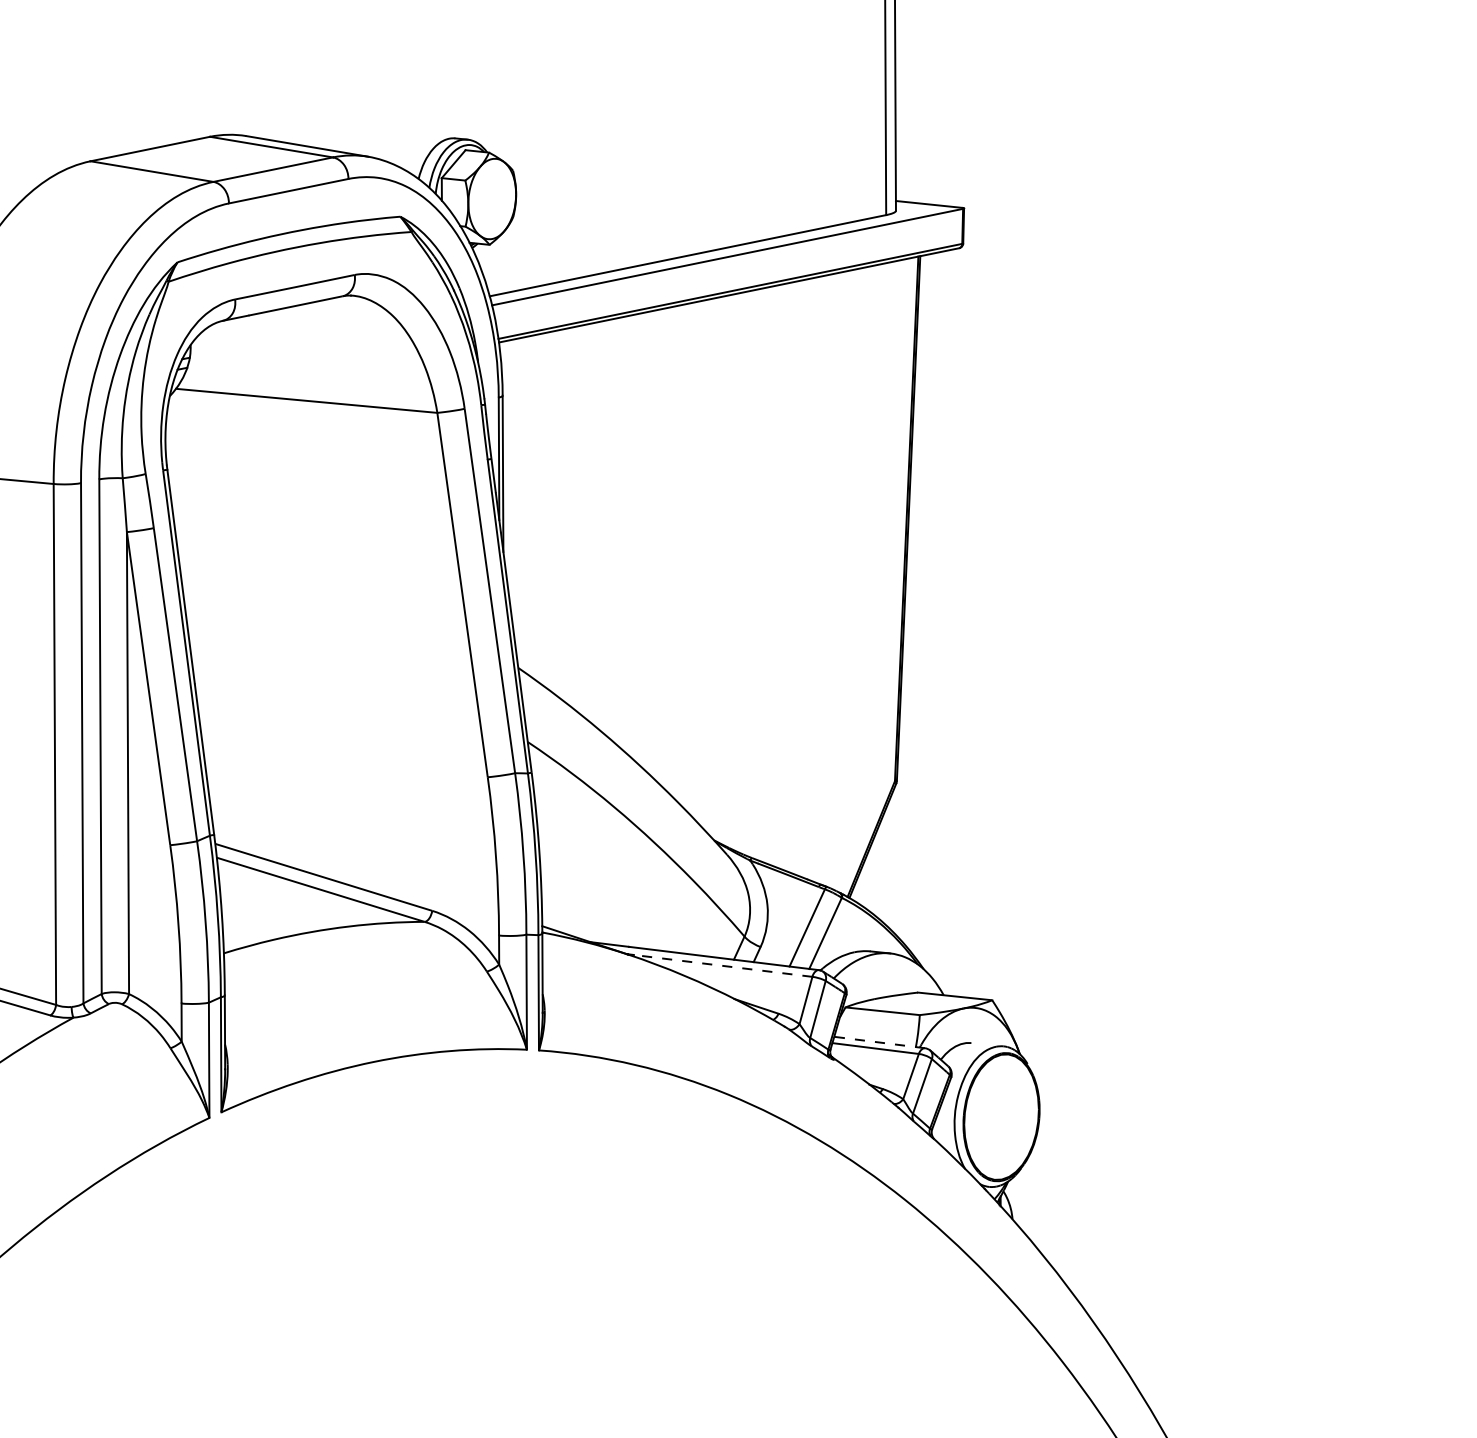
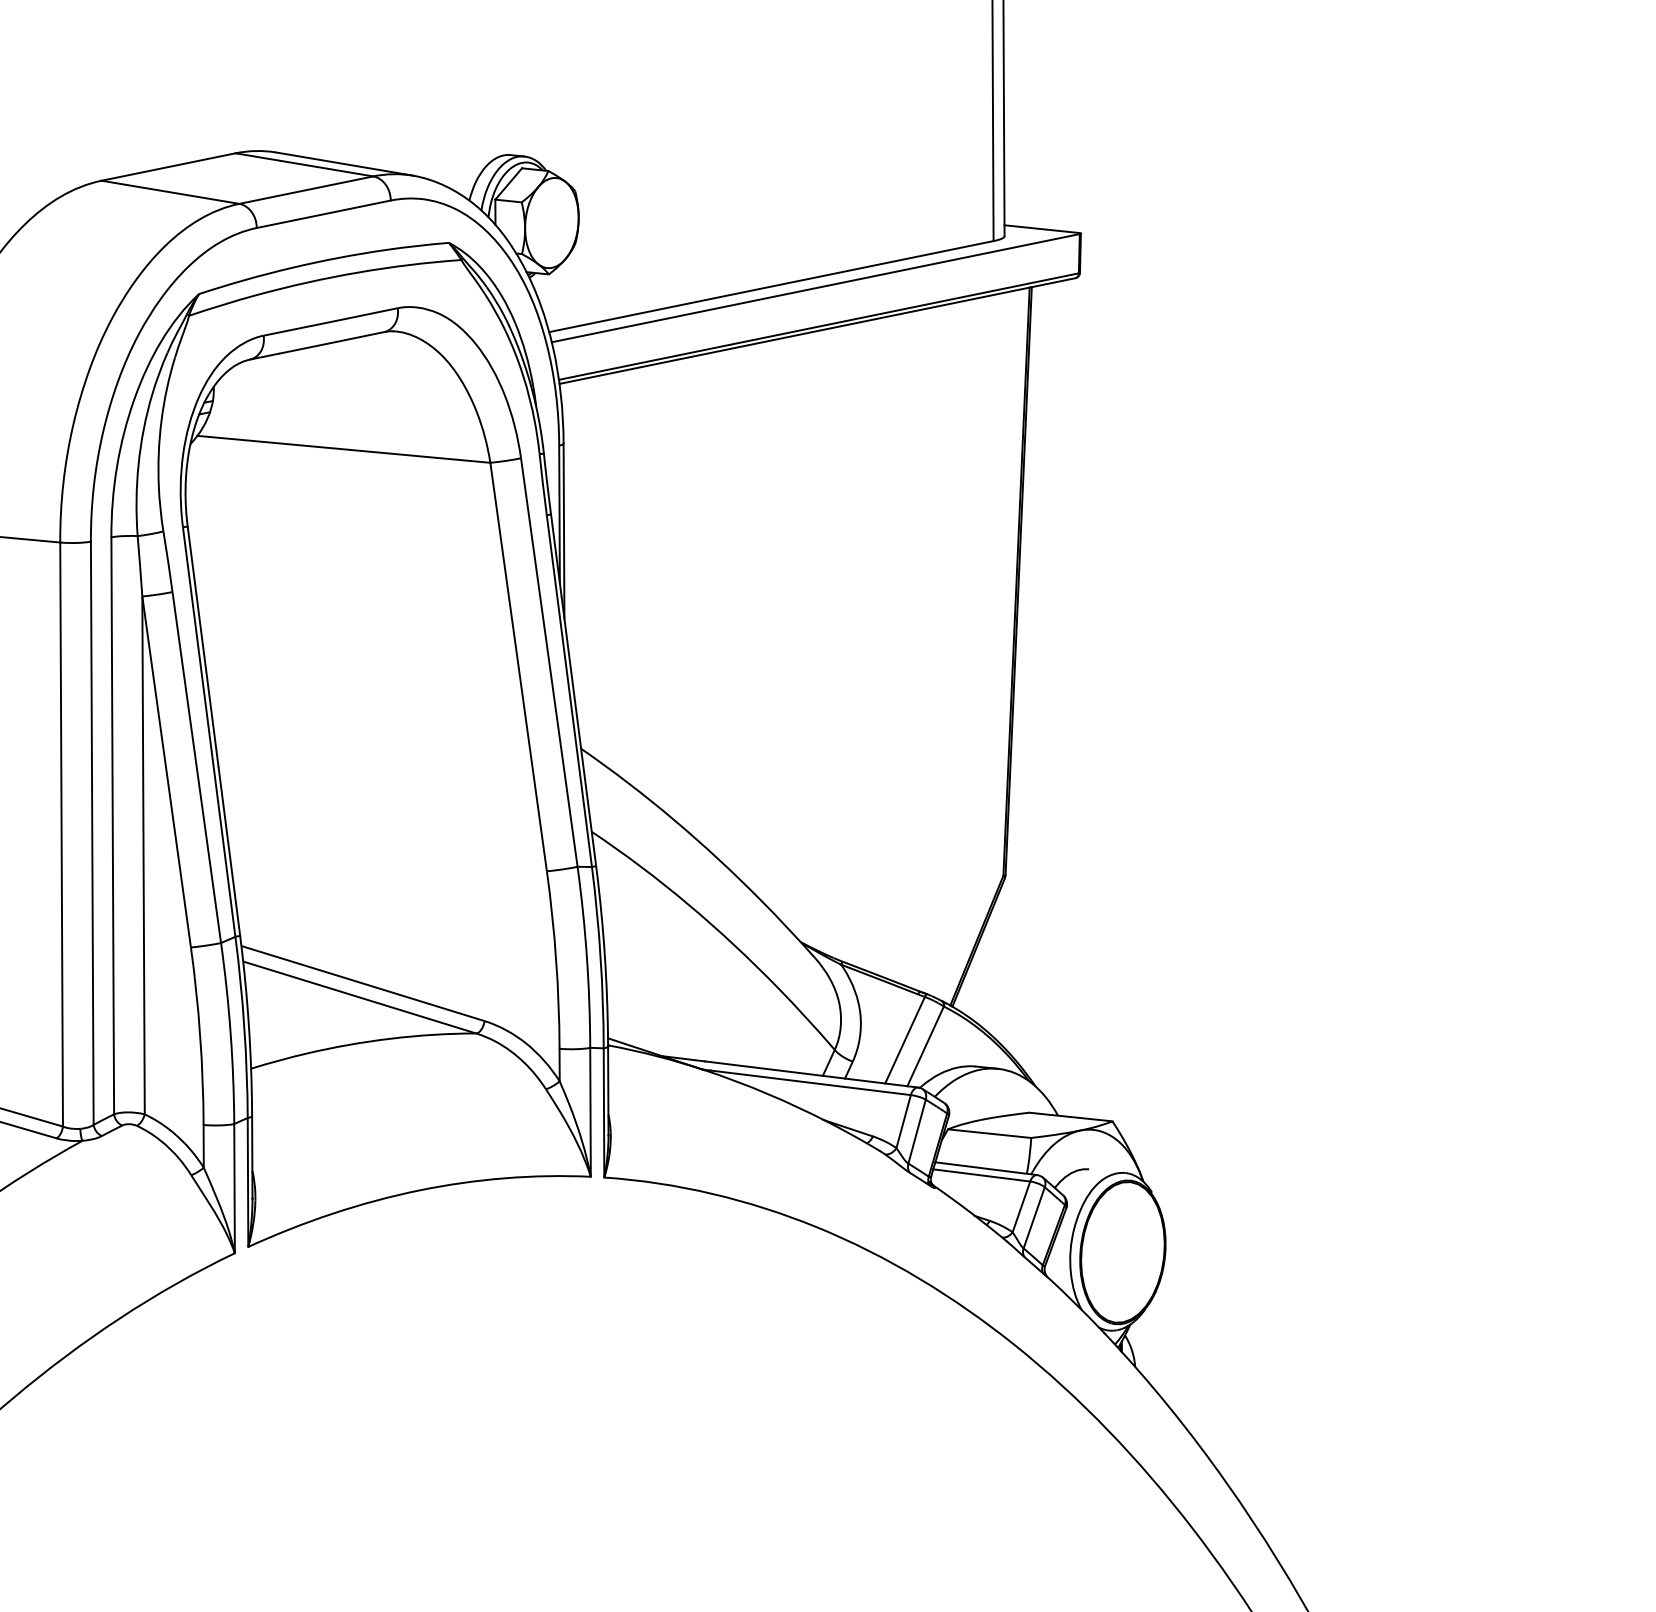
line: (723, 965) -> (811, 1082), dashed -> solid
line: (879, 1042) -> (986, 1168), dashed -> solid

